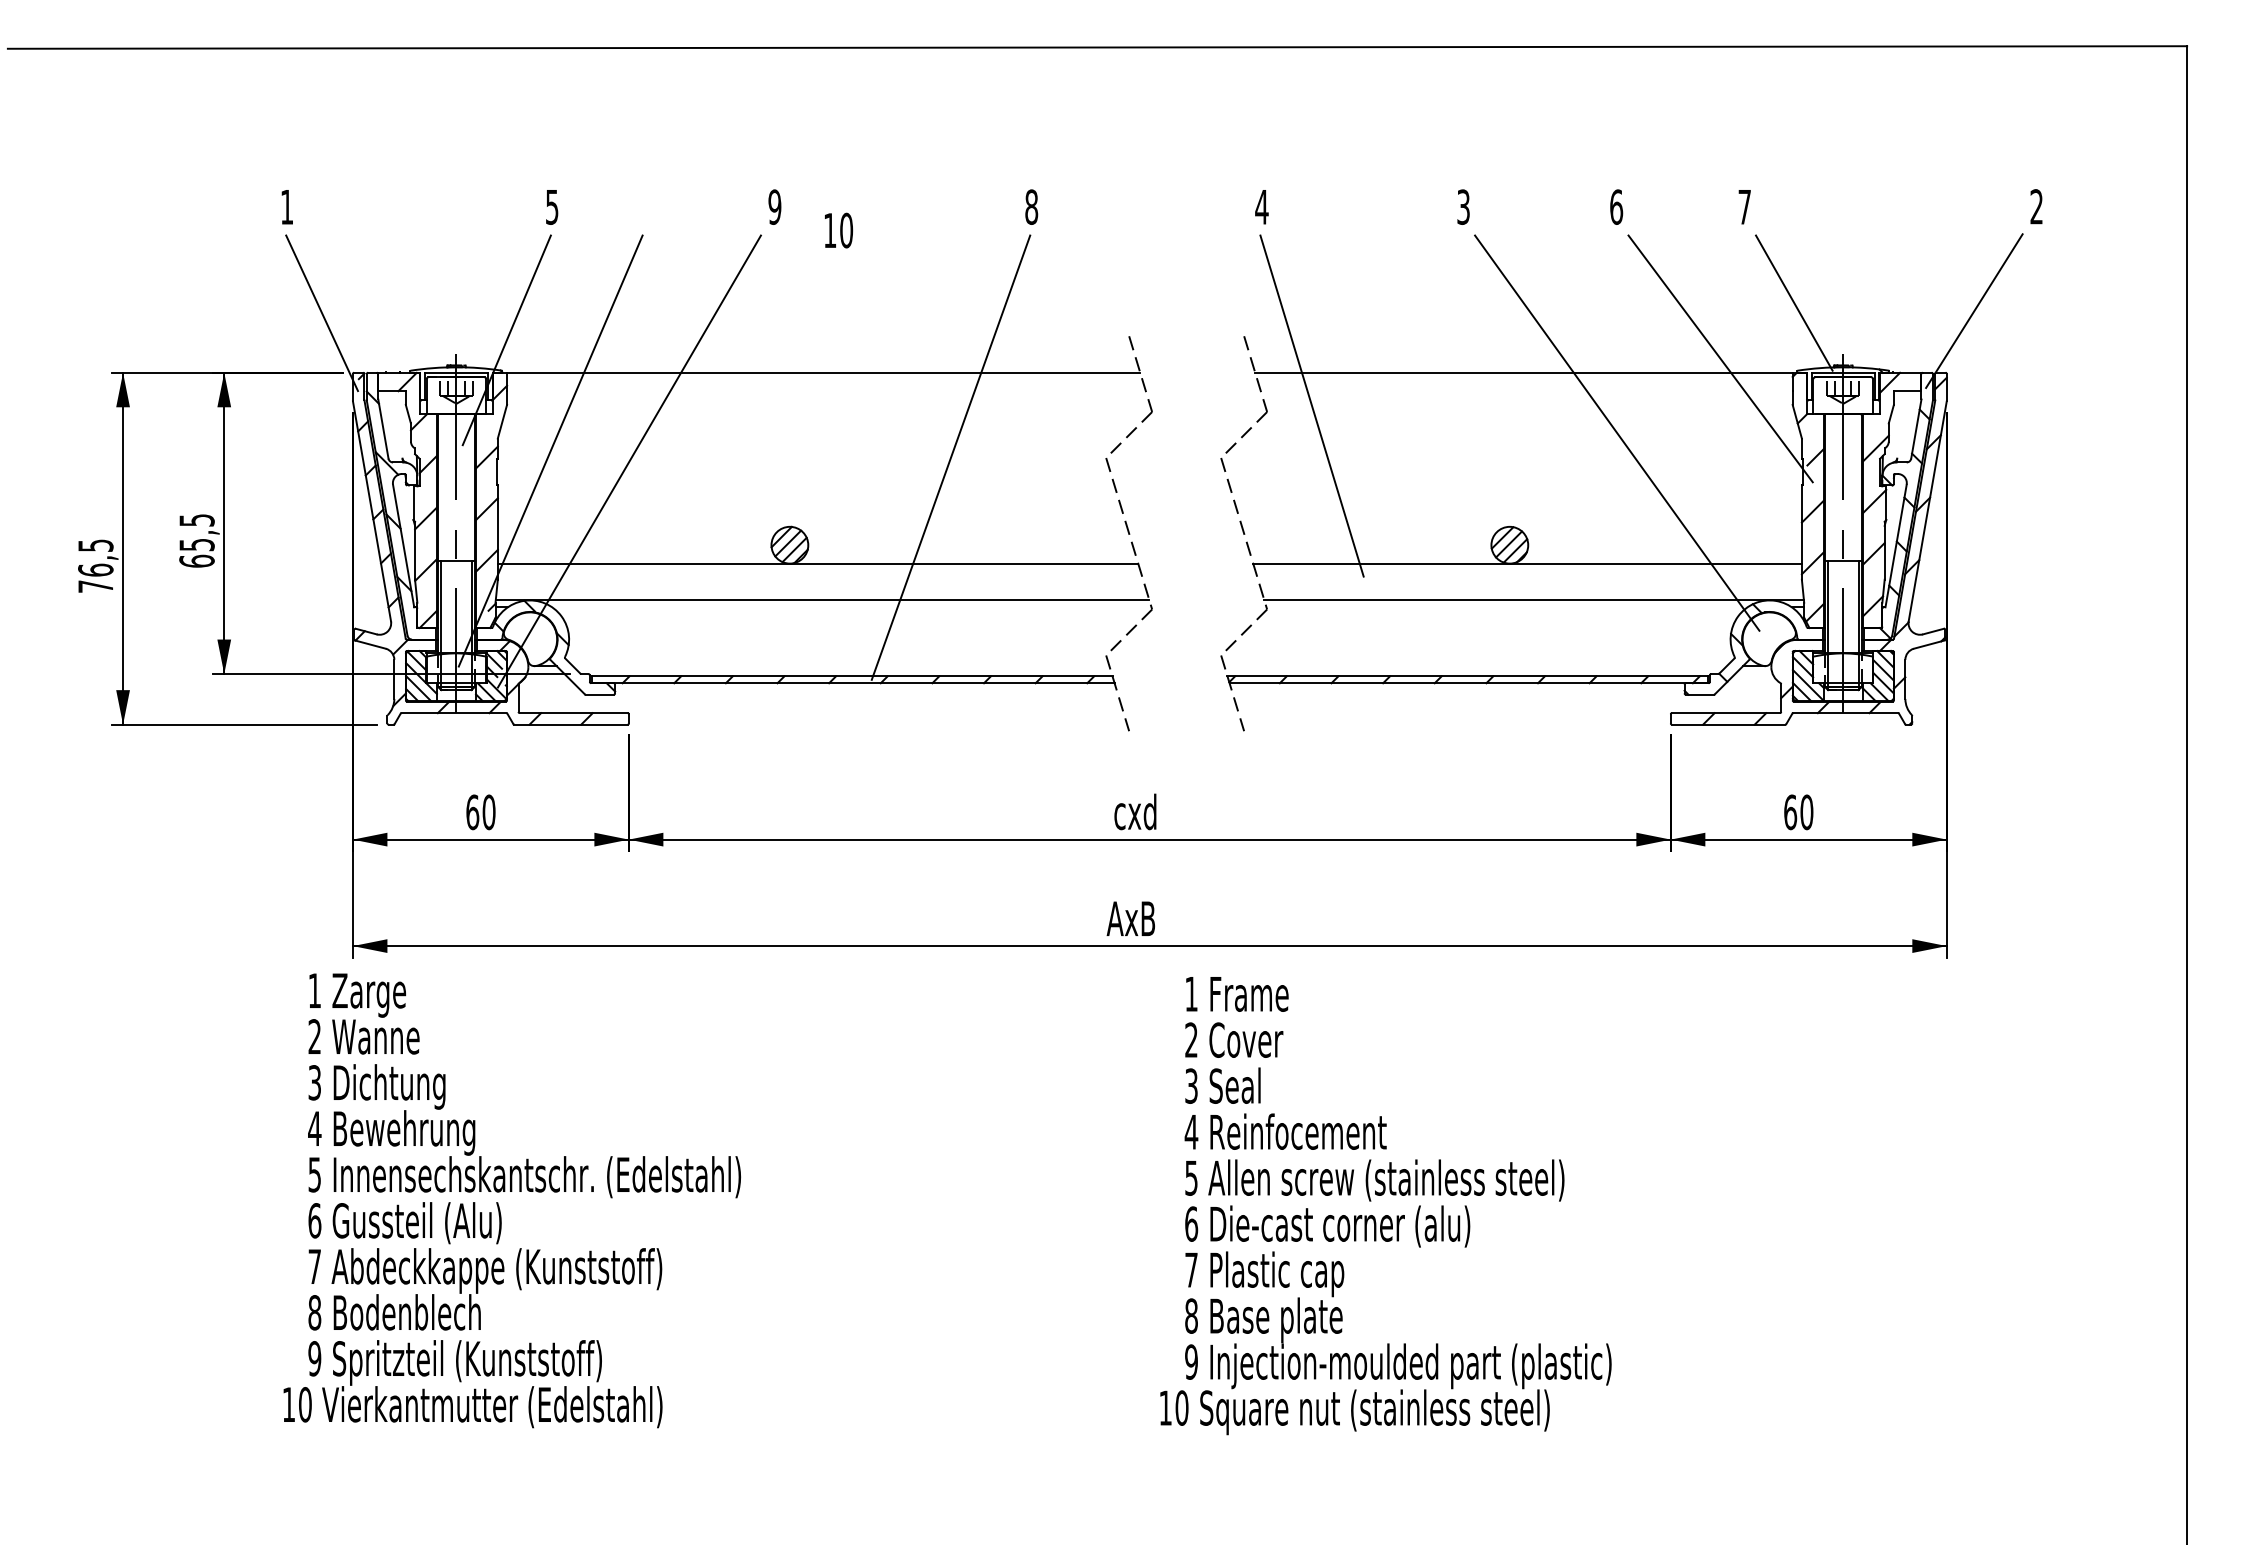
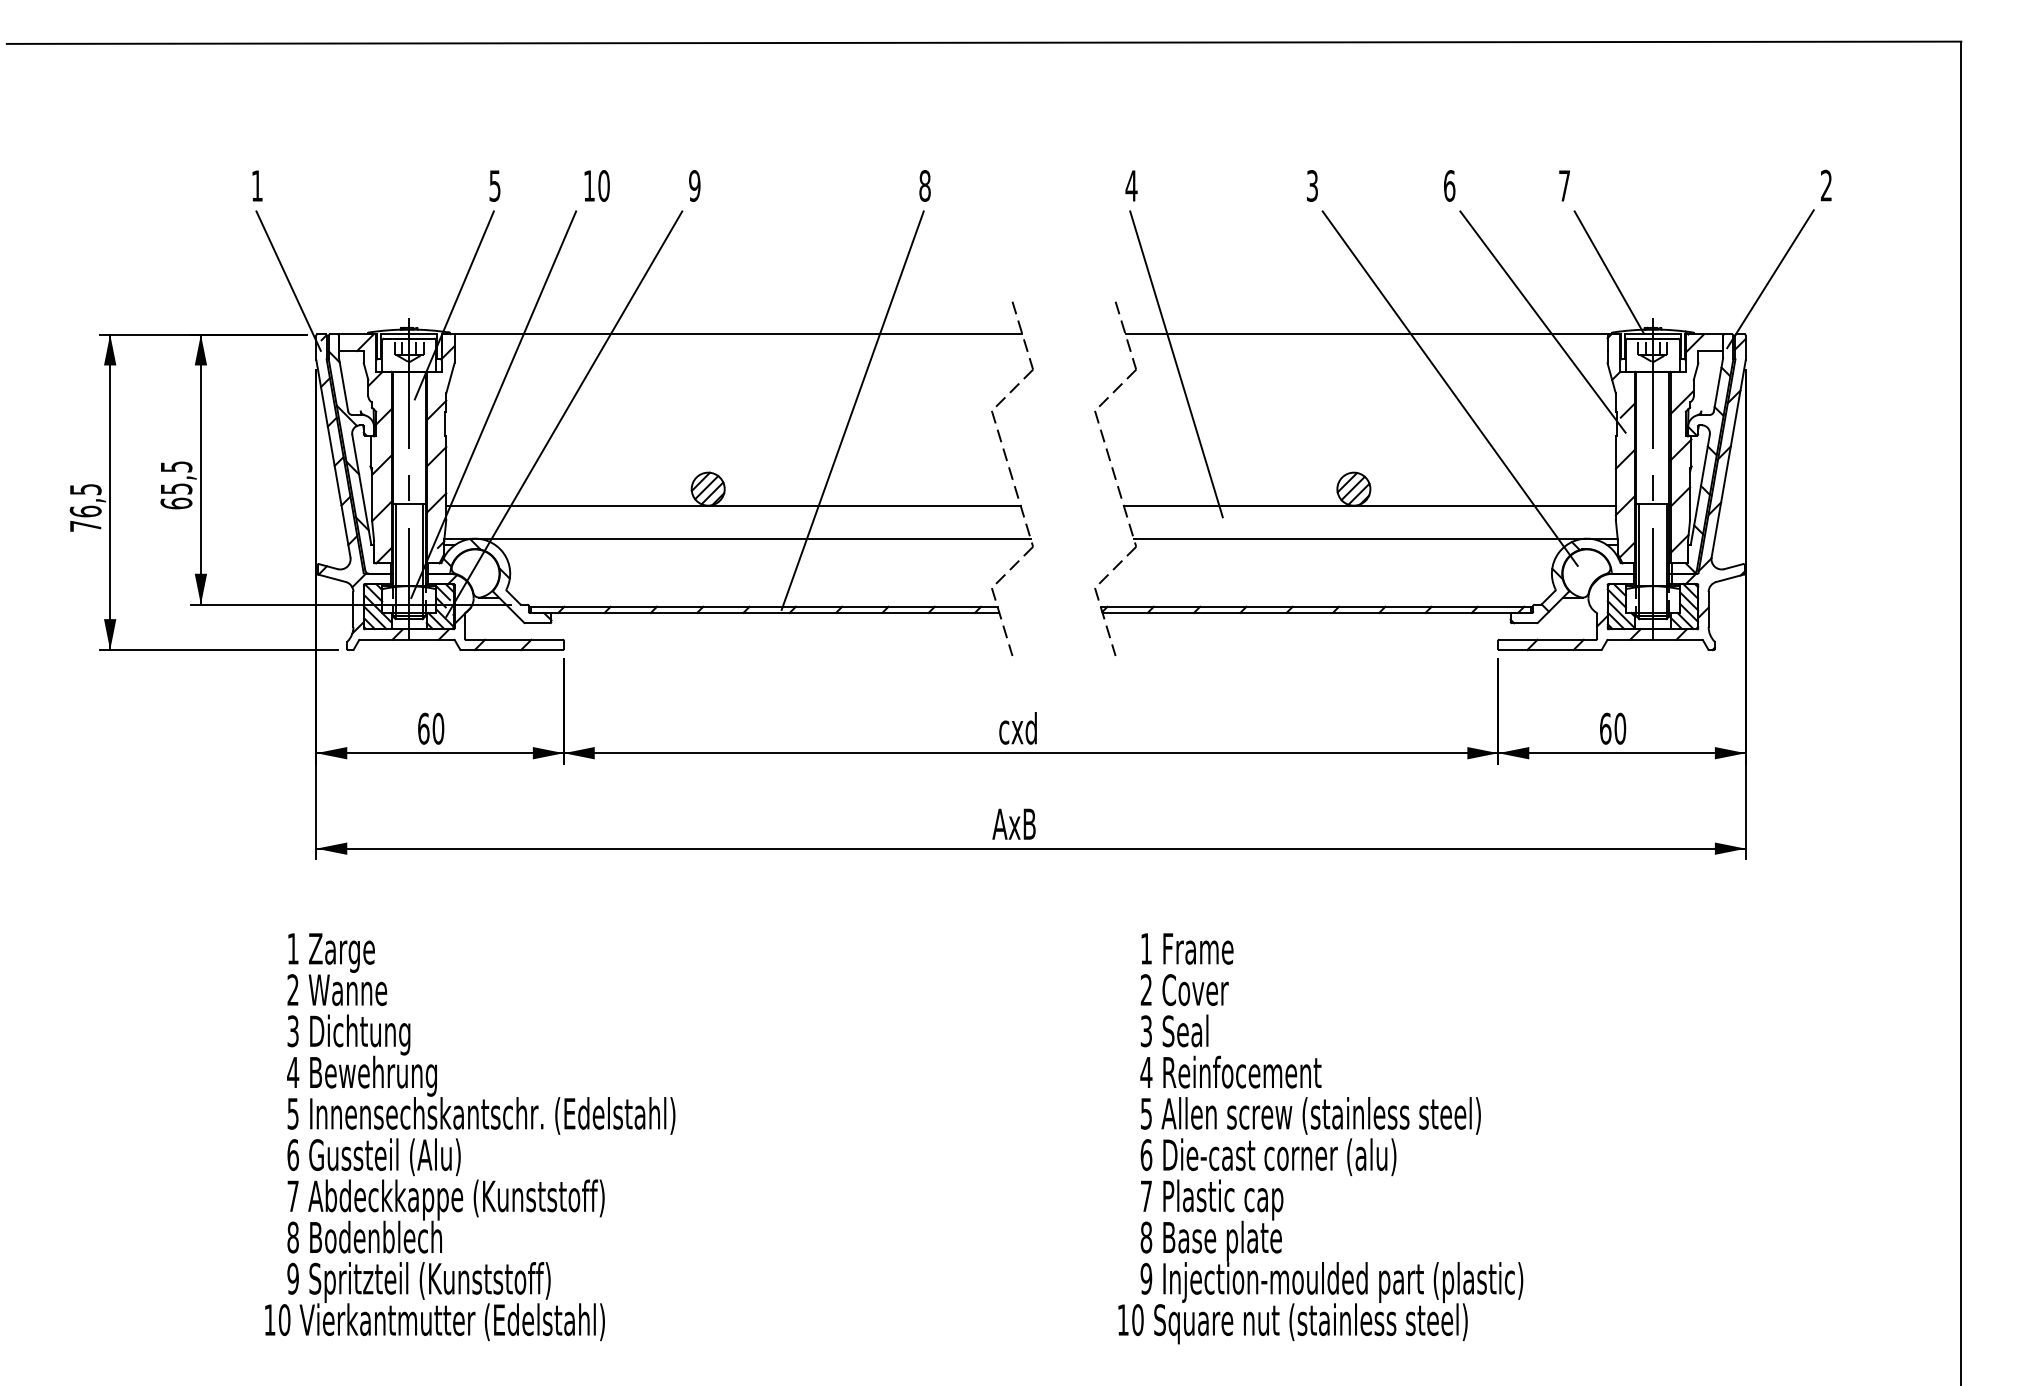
text: (838, 230) -> (596, 185), moved
text: (512, 1201) -> (470, 1137), moved
text: (1385, 1205) -> (1320, 1138), moved

